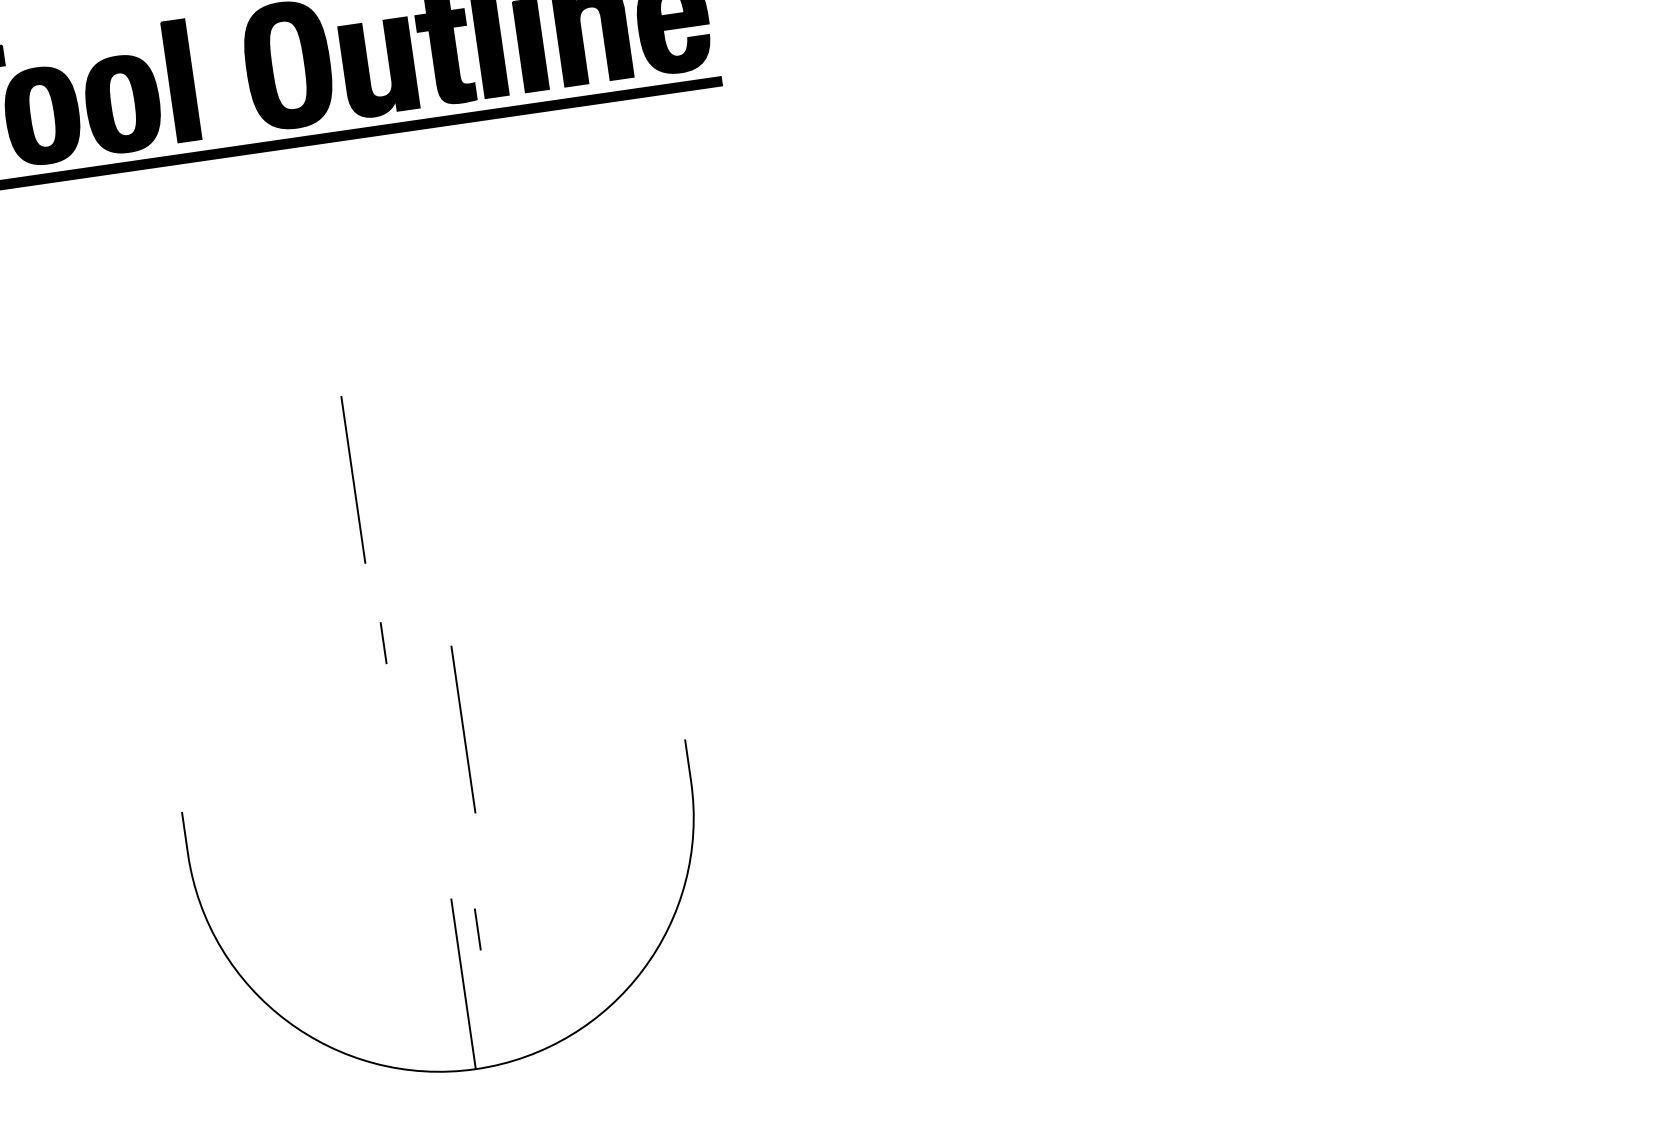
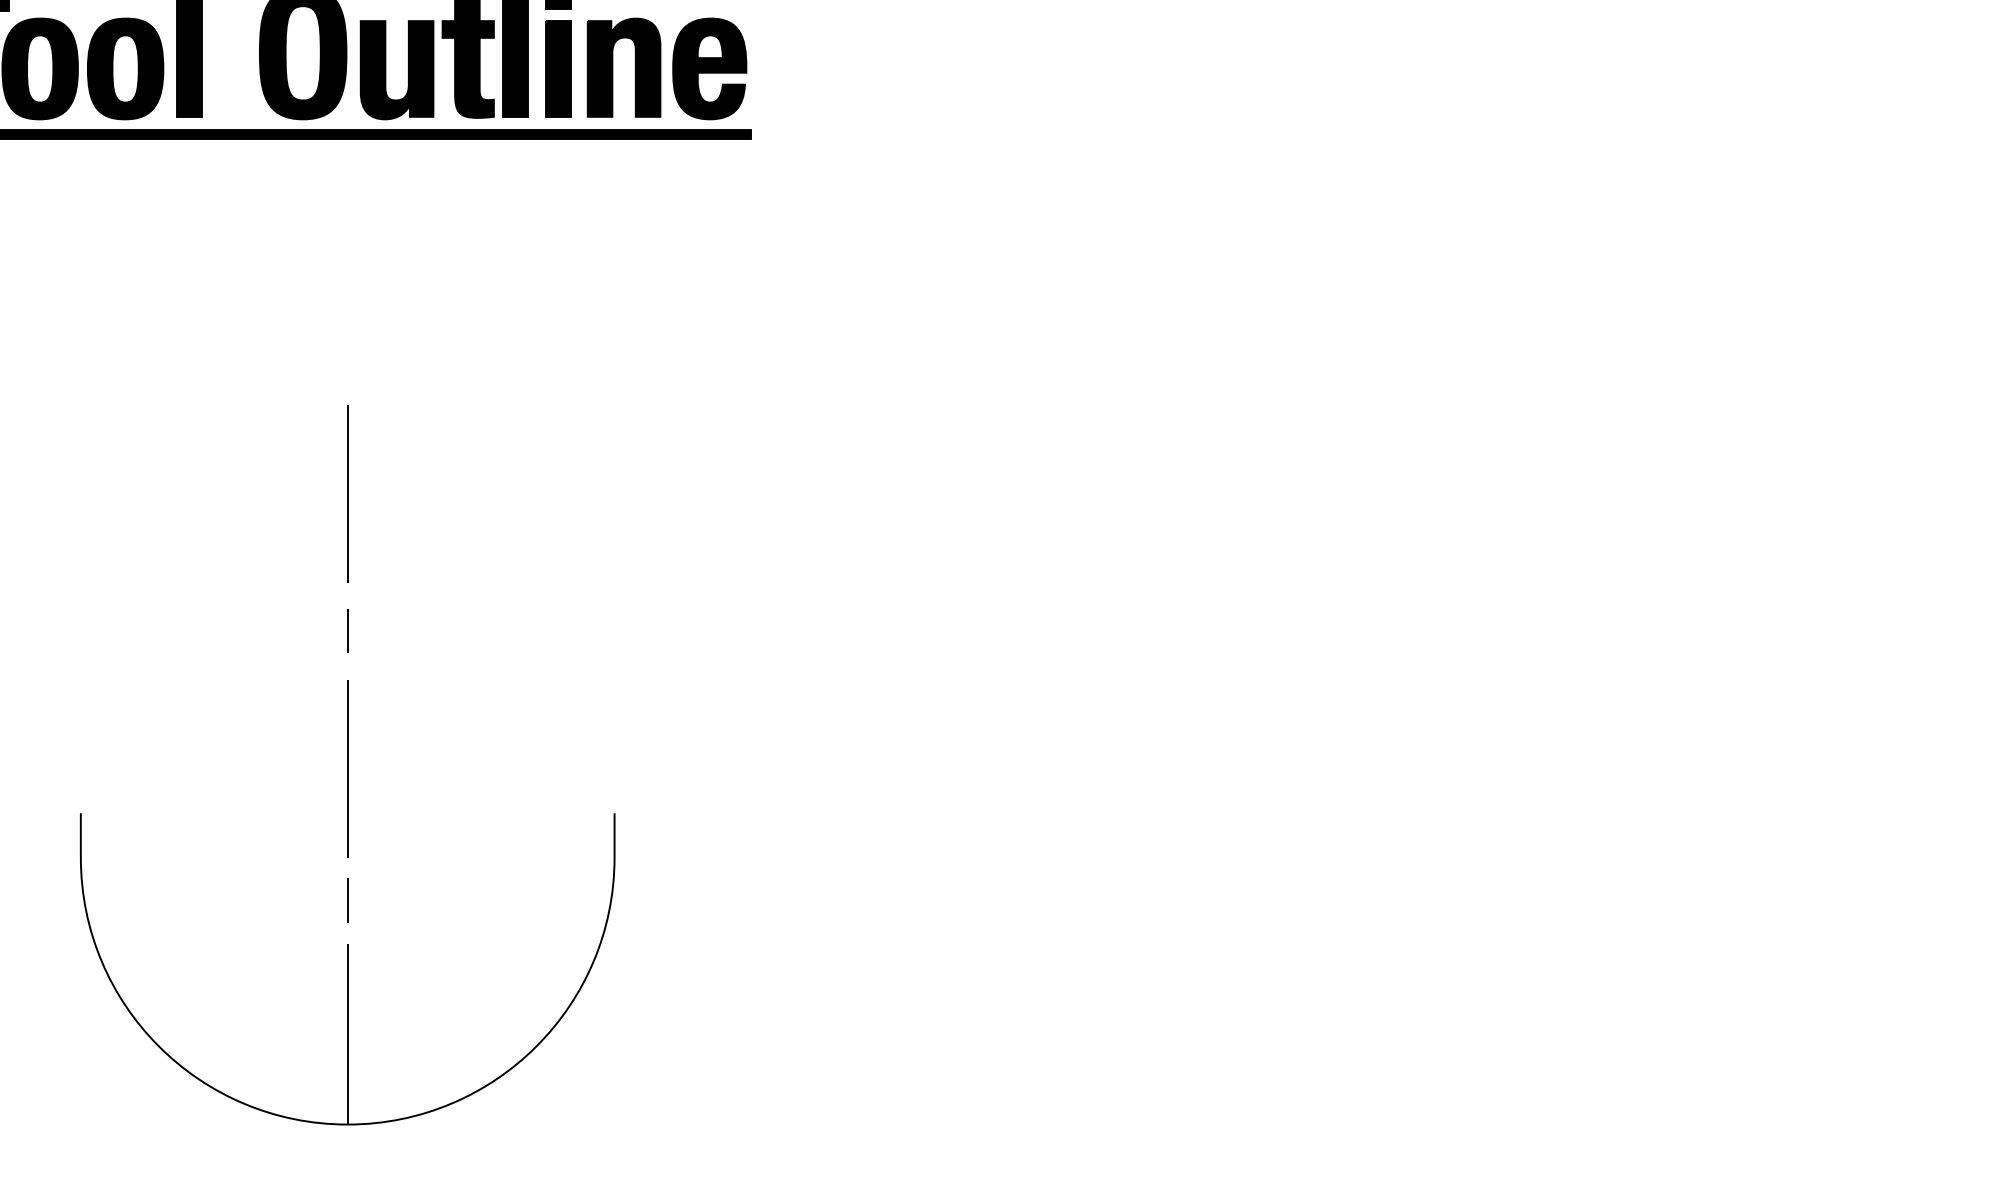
line: (353, 479) -> (347, 493), moved
line: (383, 642) -> (347, 630), moved
line: (463, 729) -> (347, 768), moved
line: (477, 929) -> (347, 900), moved

